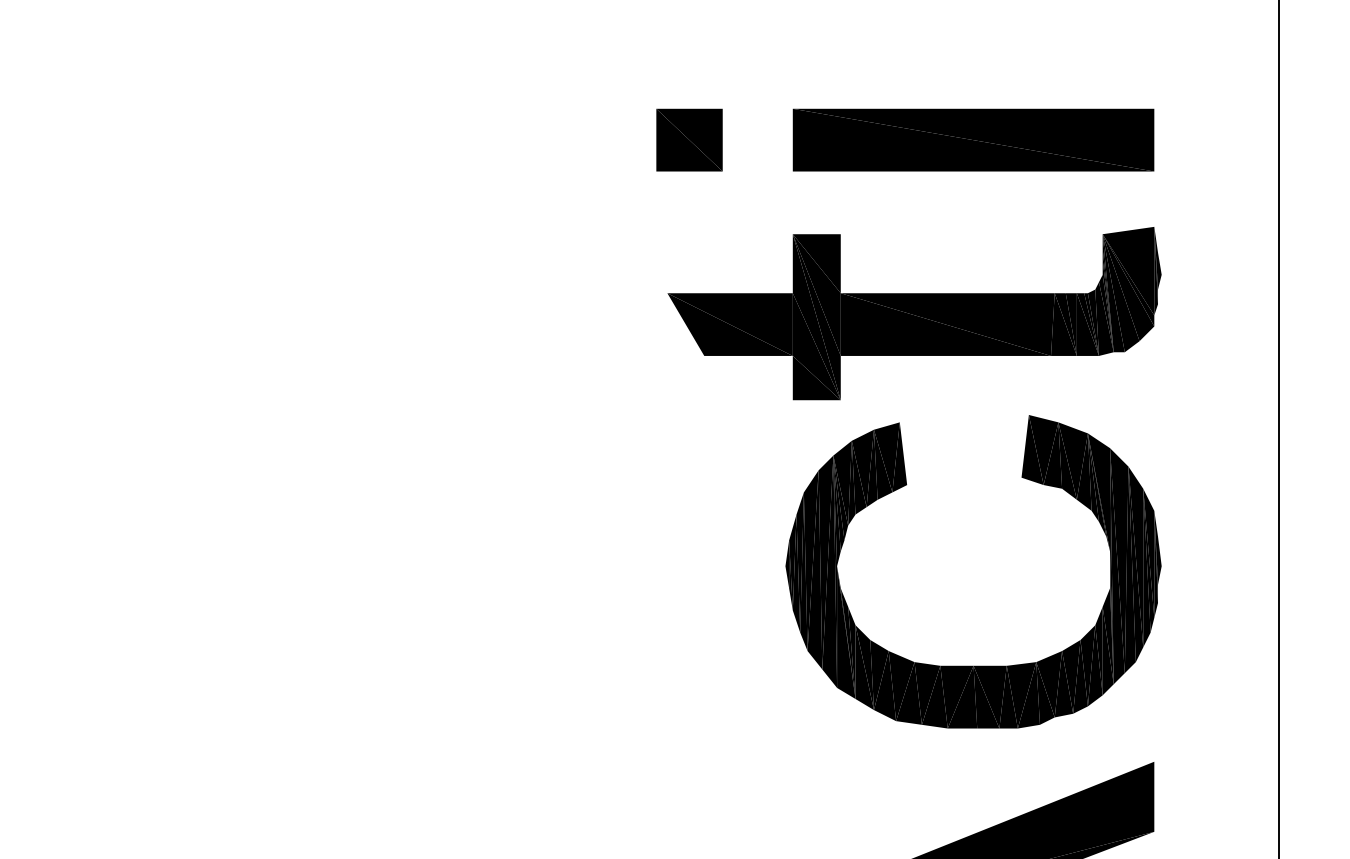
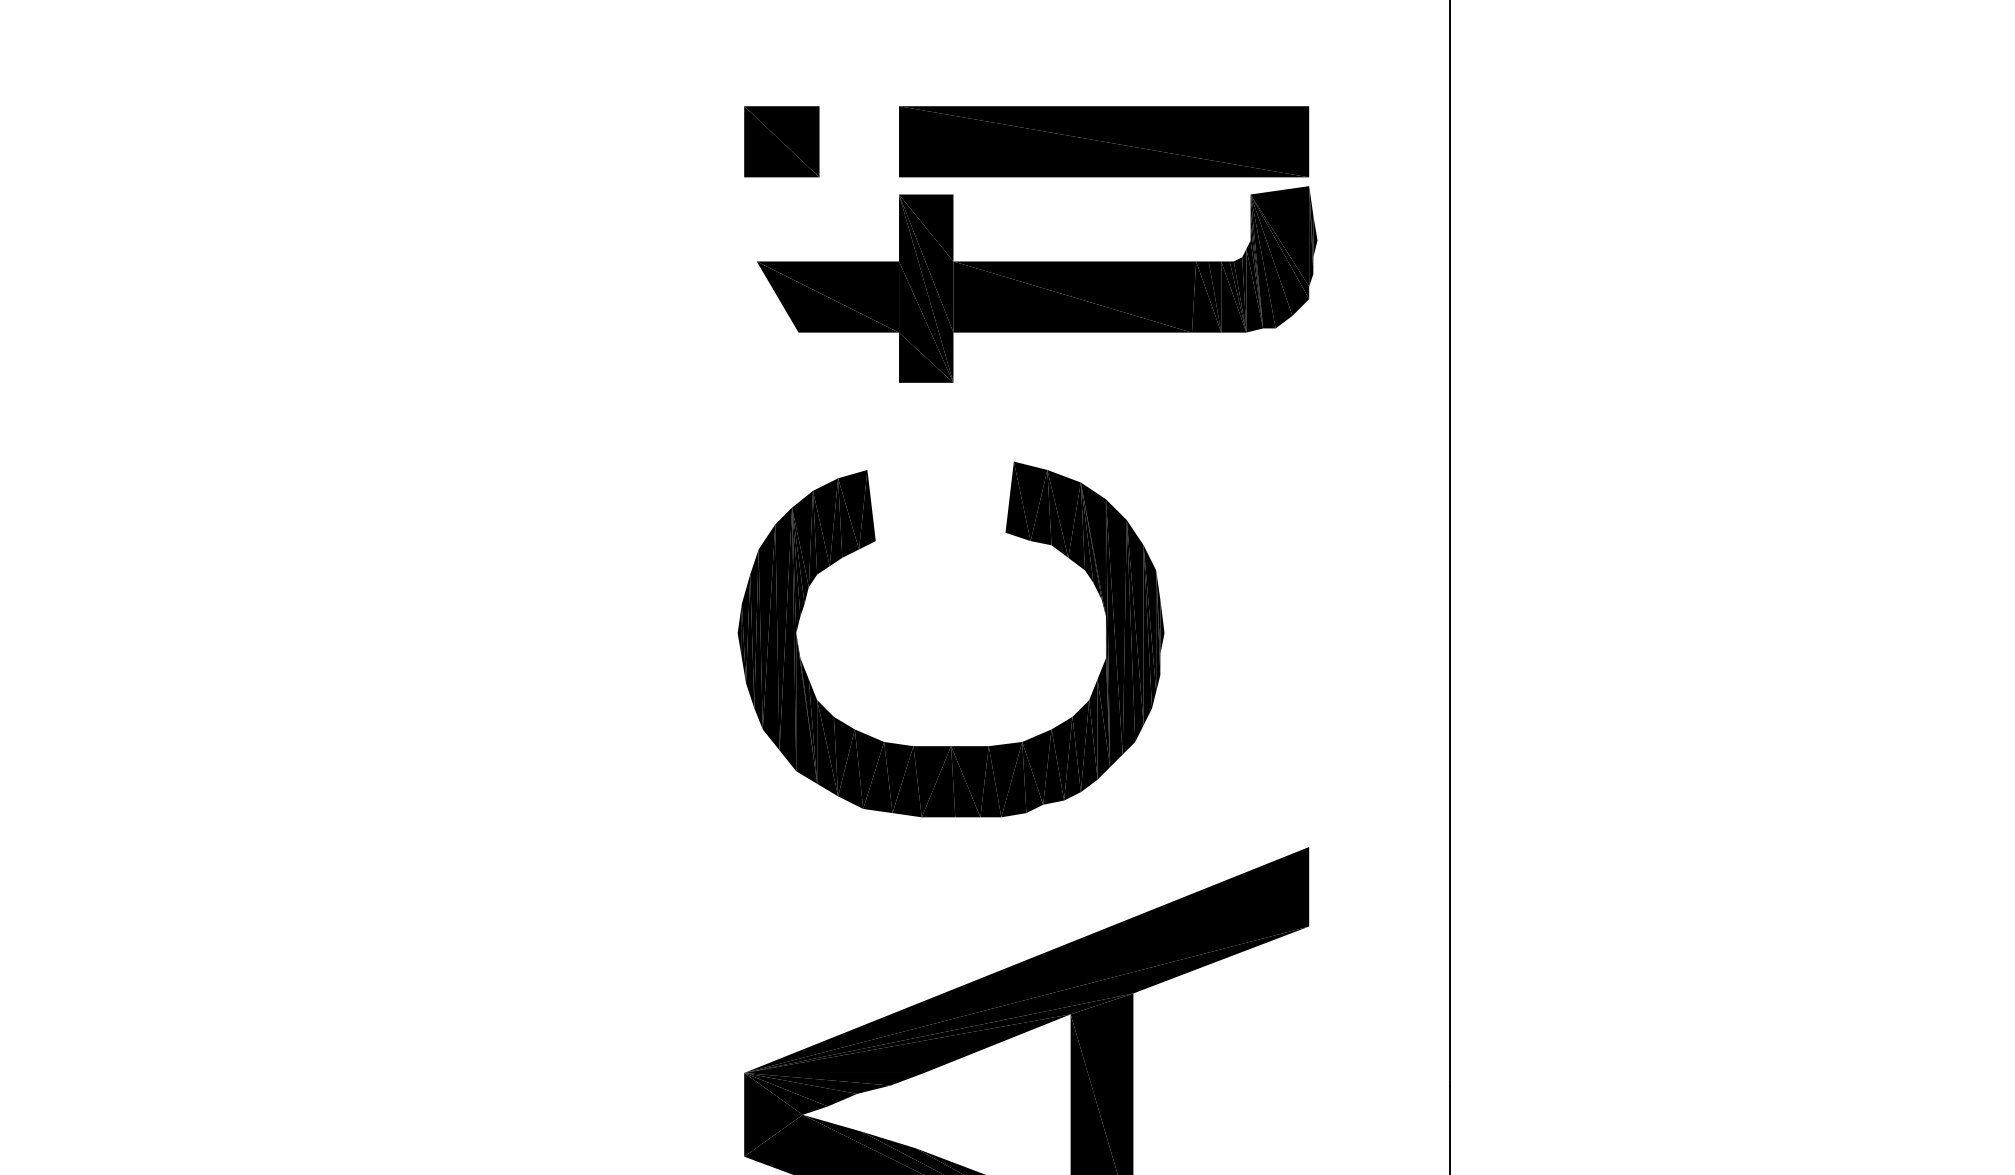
part: (914, 313) -> (1037, 284), moved
part: (973, 666) -> (950, 746), moved

